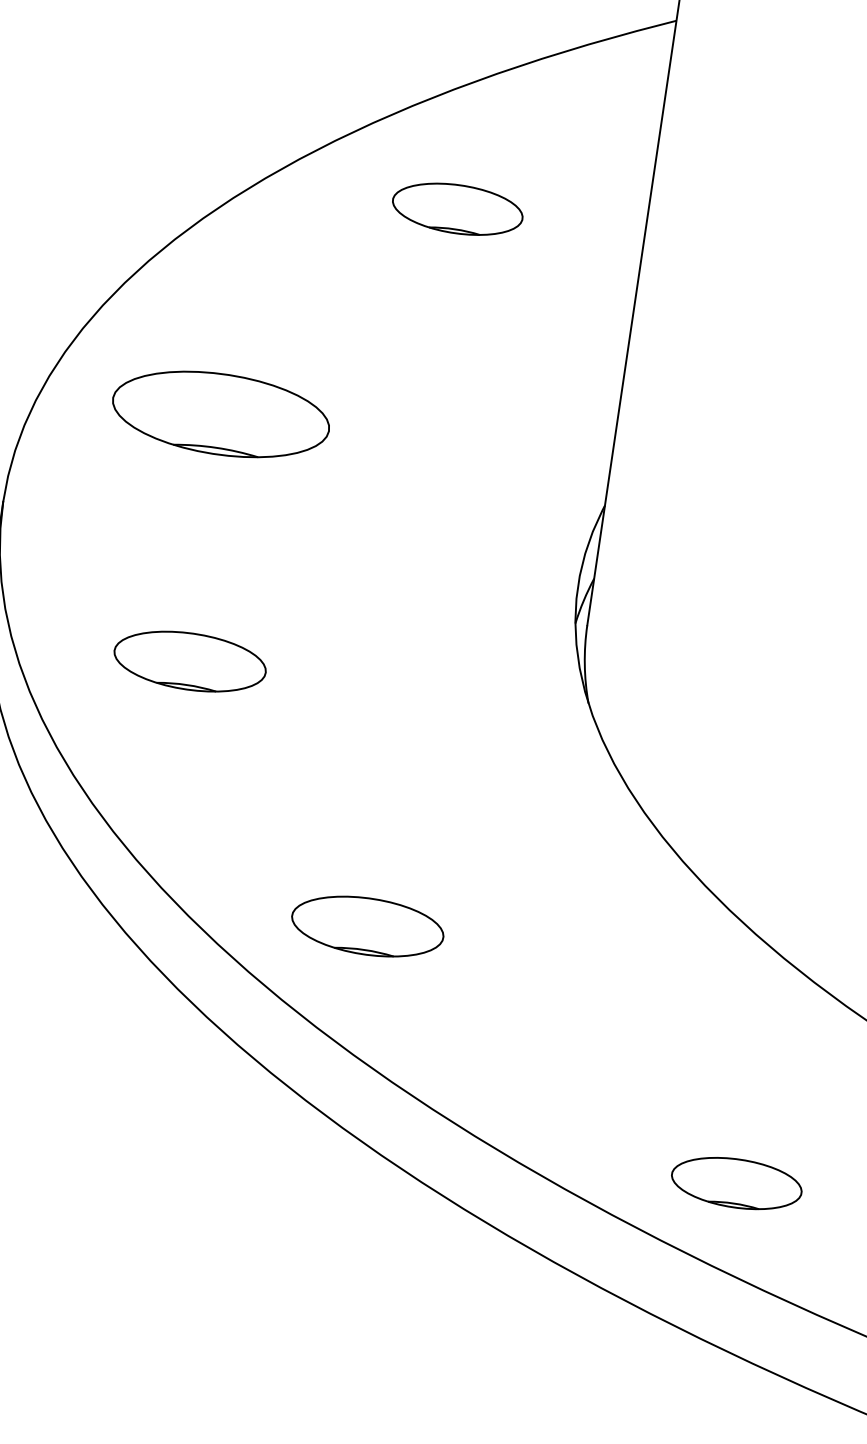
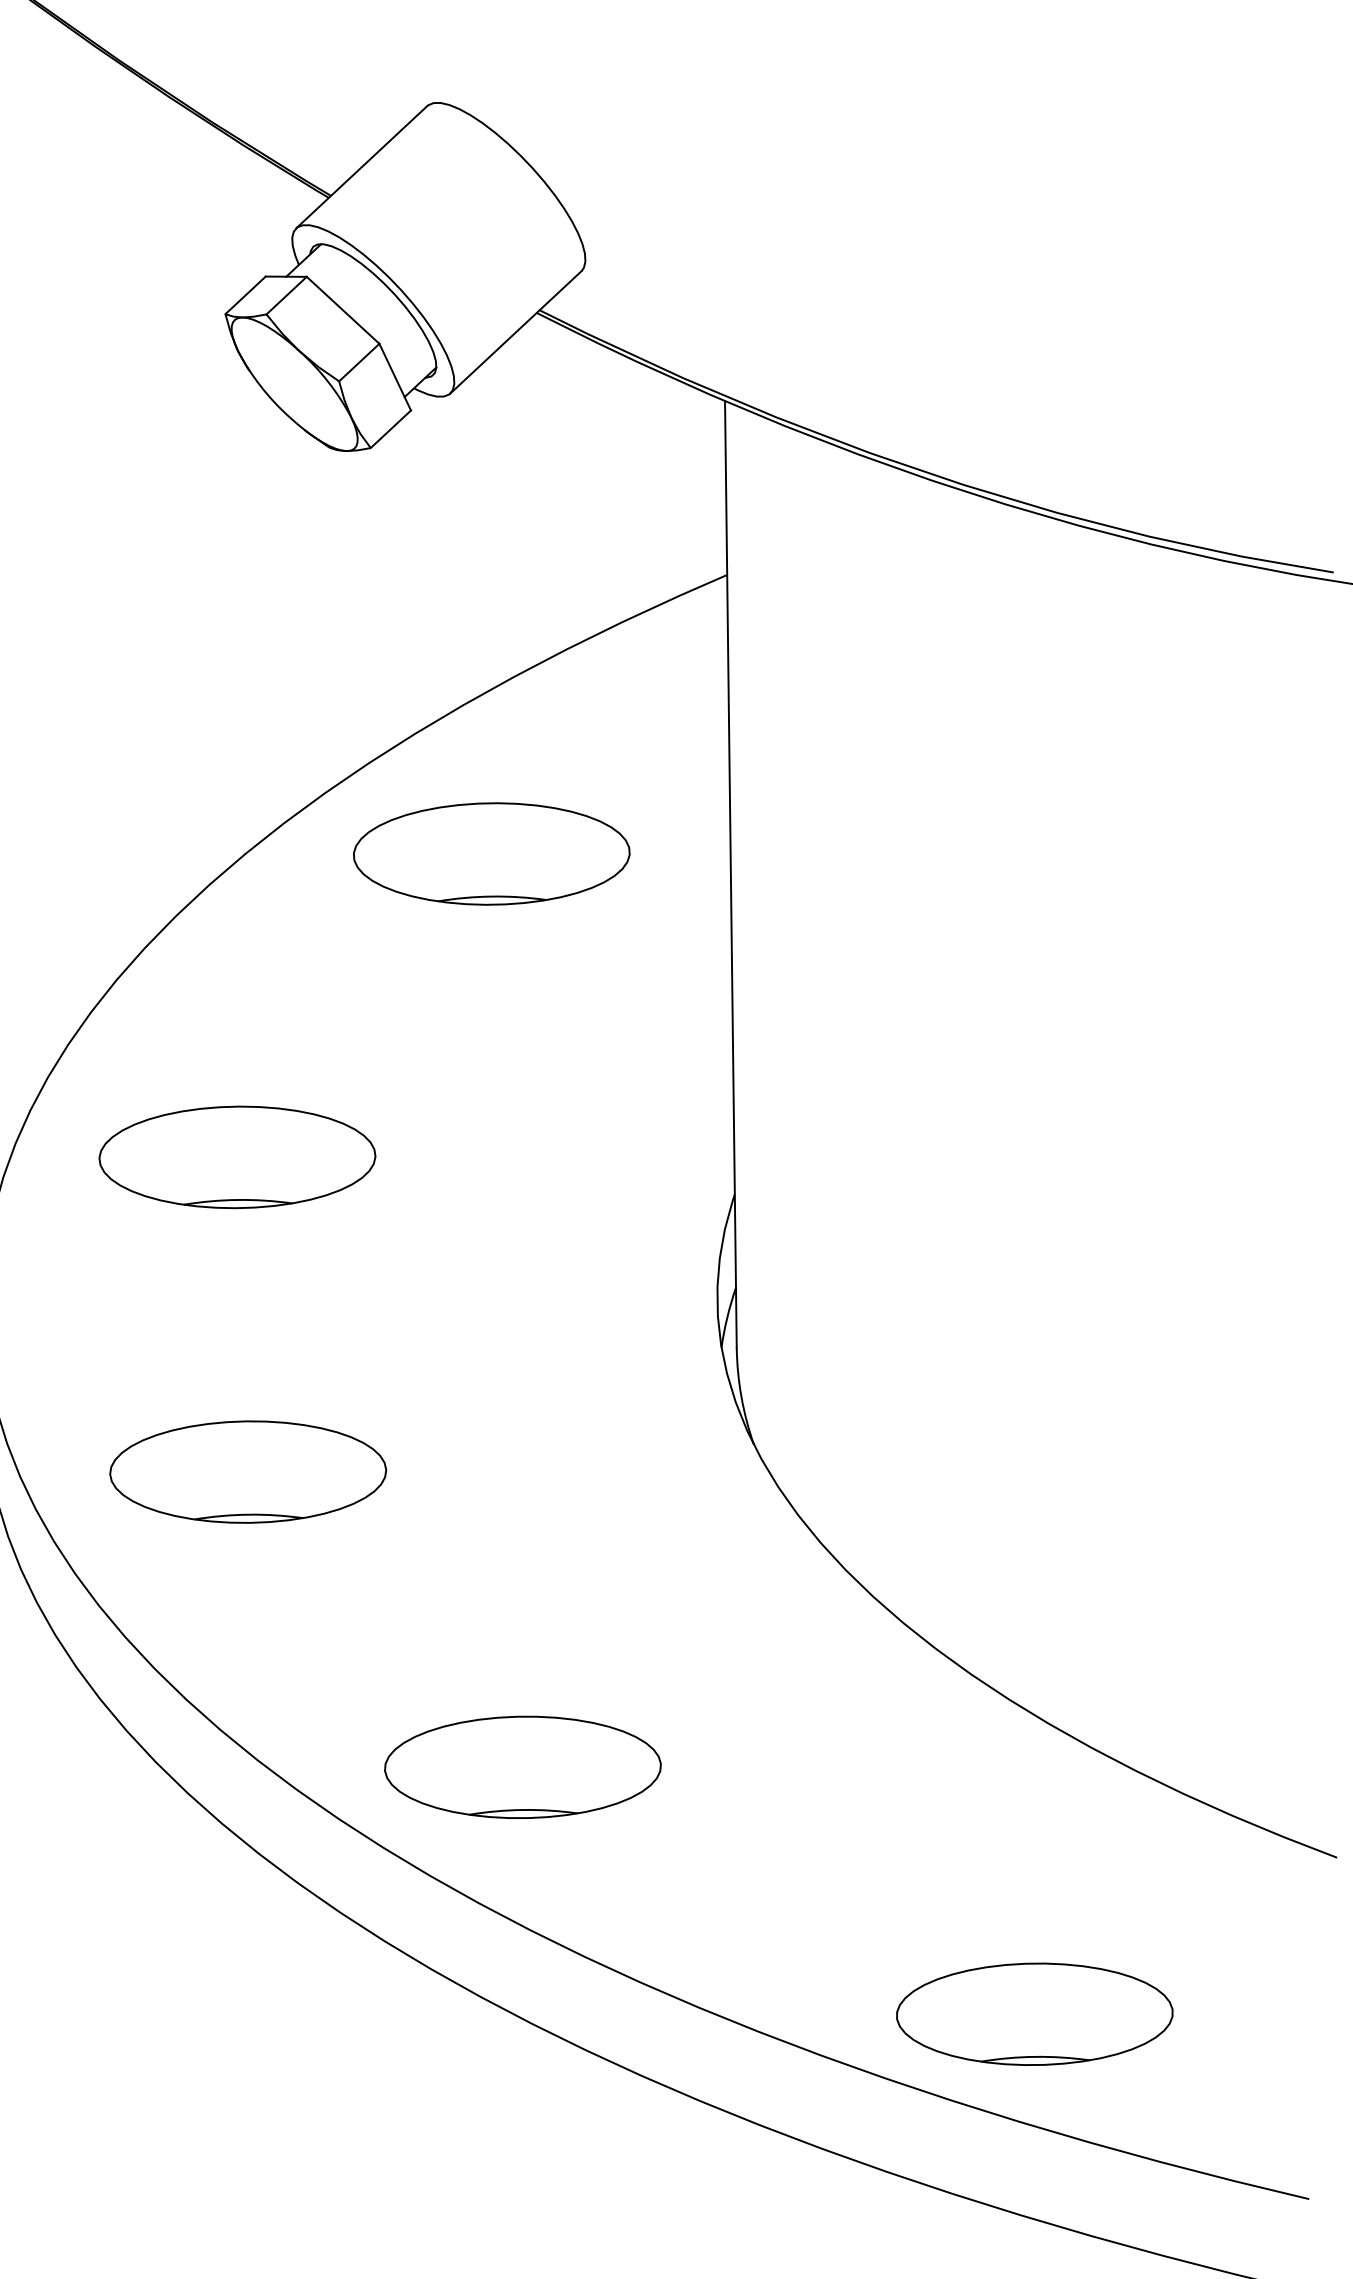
part: (457, 208) -> (491, 853), size x1.67
part: (190, 661) -> (248, 1471), size x1.43
part: (367, 925) -> (522, 1766), size x1.43
part: (736, 1182) -> (1034, 2013), size x1.67

